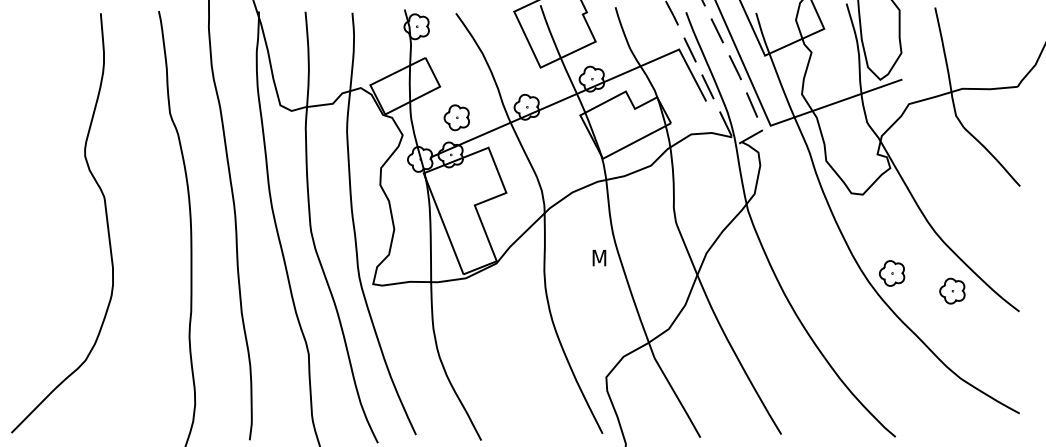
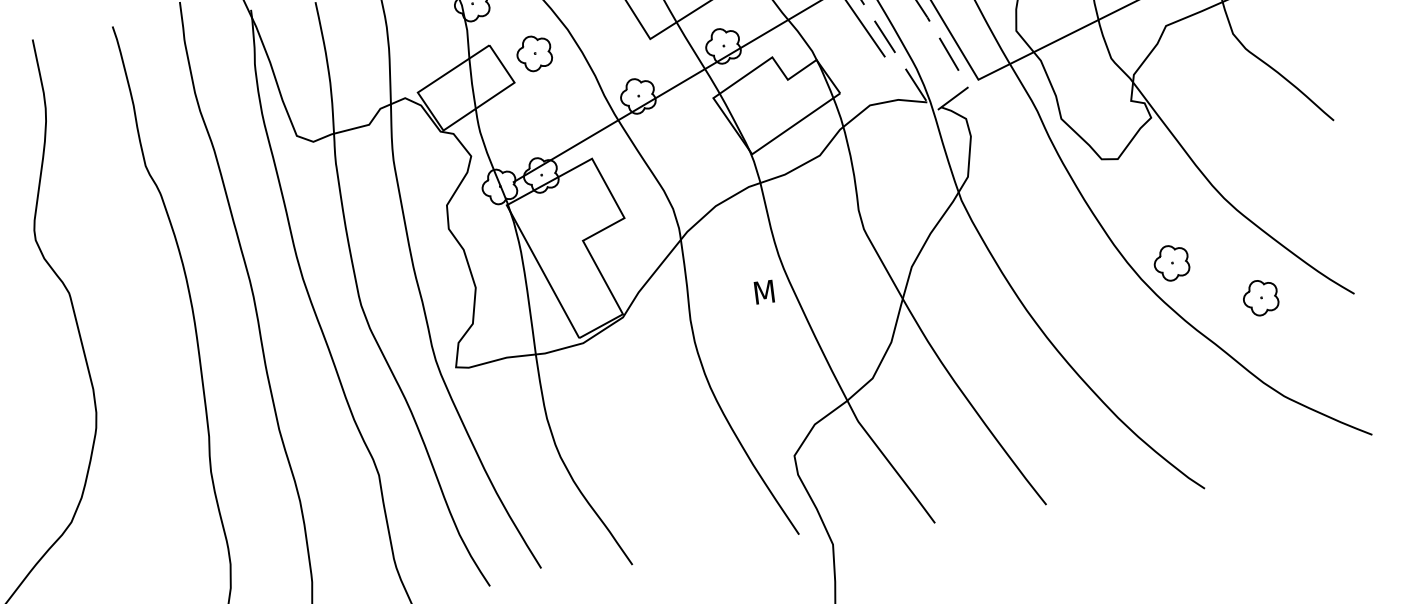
part: (456, 117) -> (533, 53), moved
part: (952, 290) -> (1260, 296), moved

